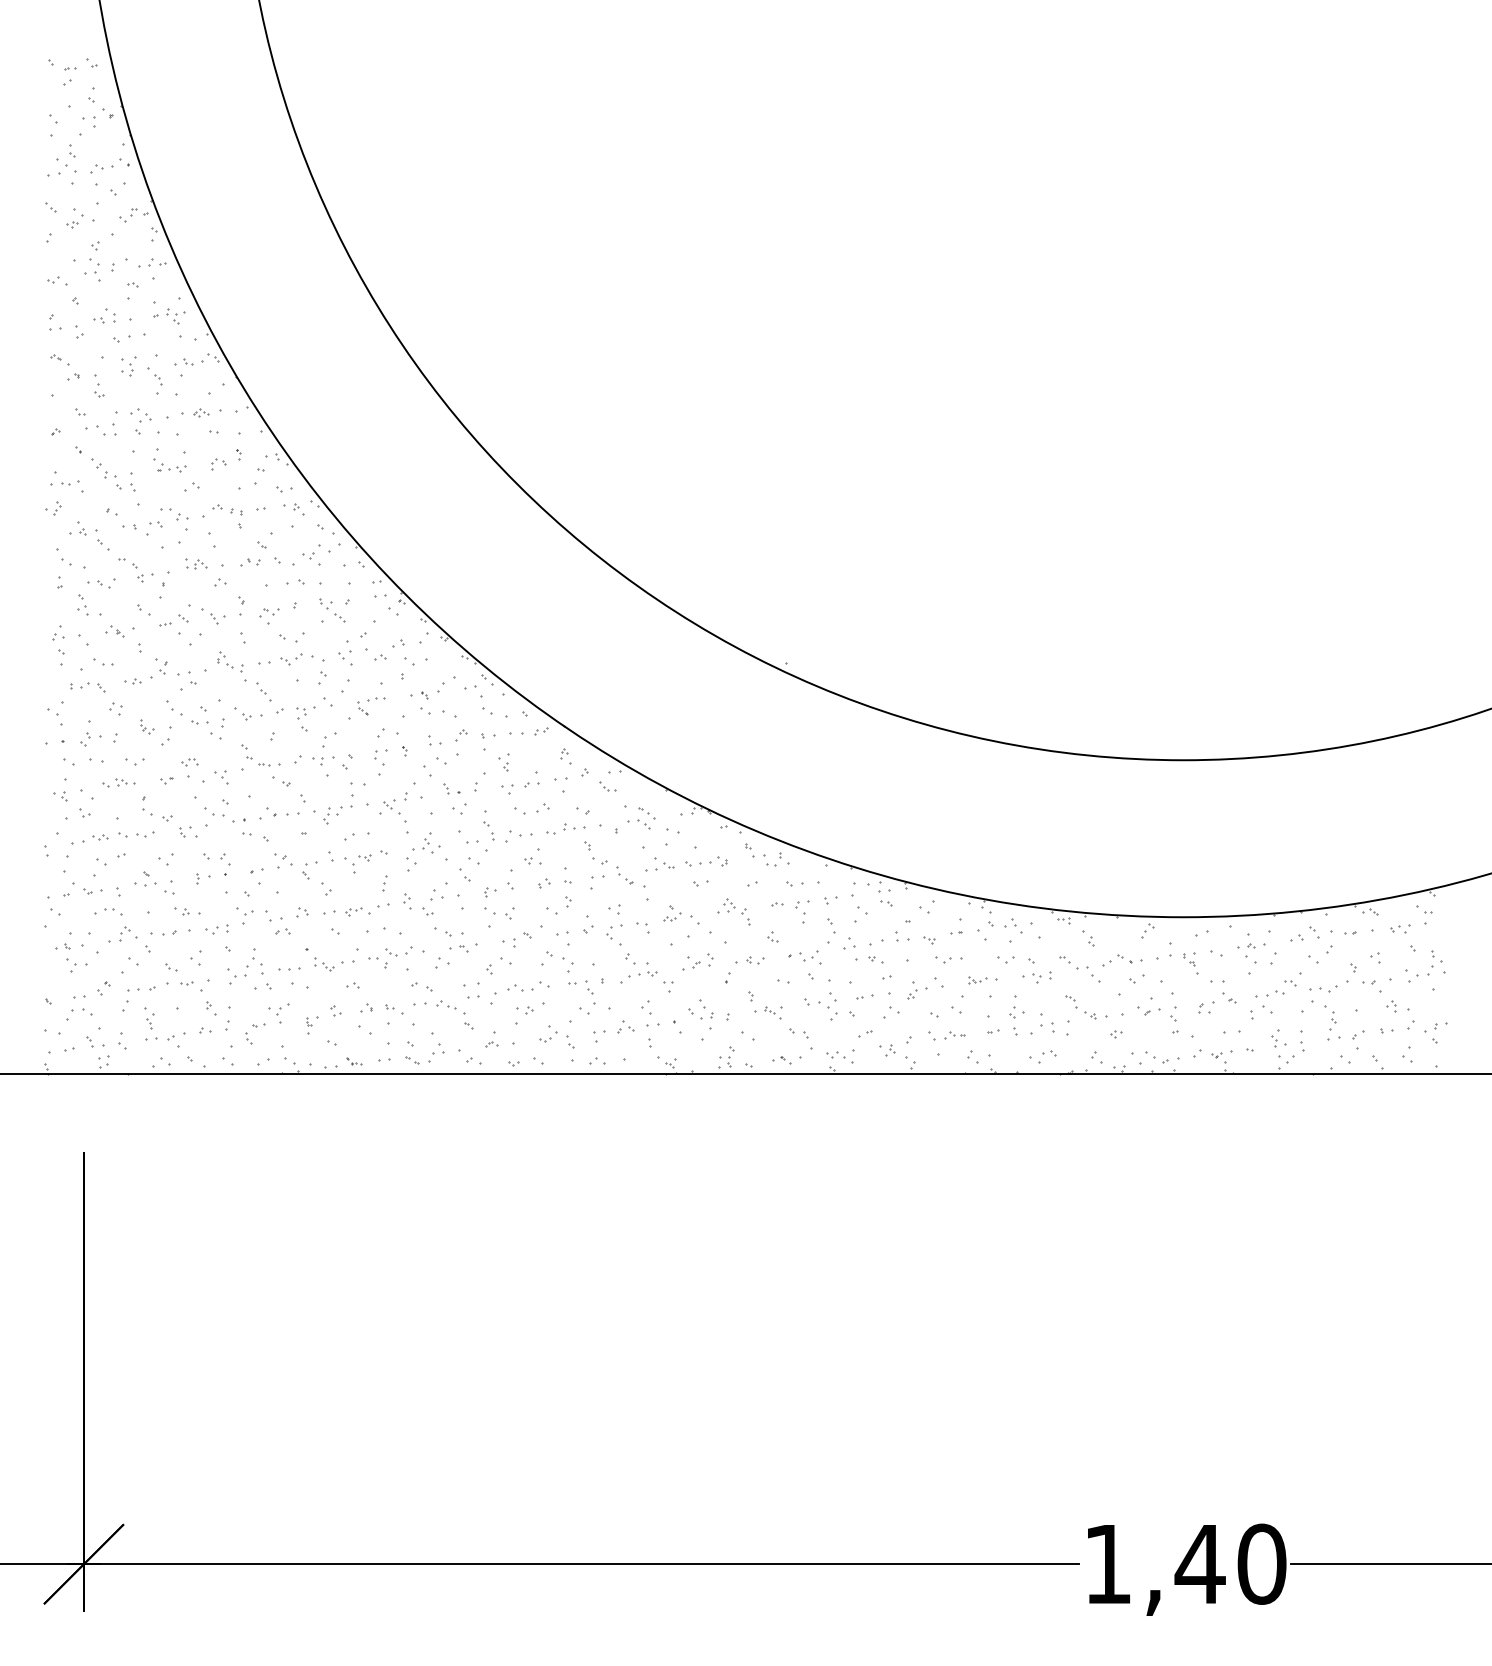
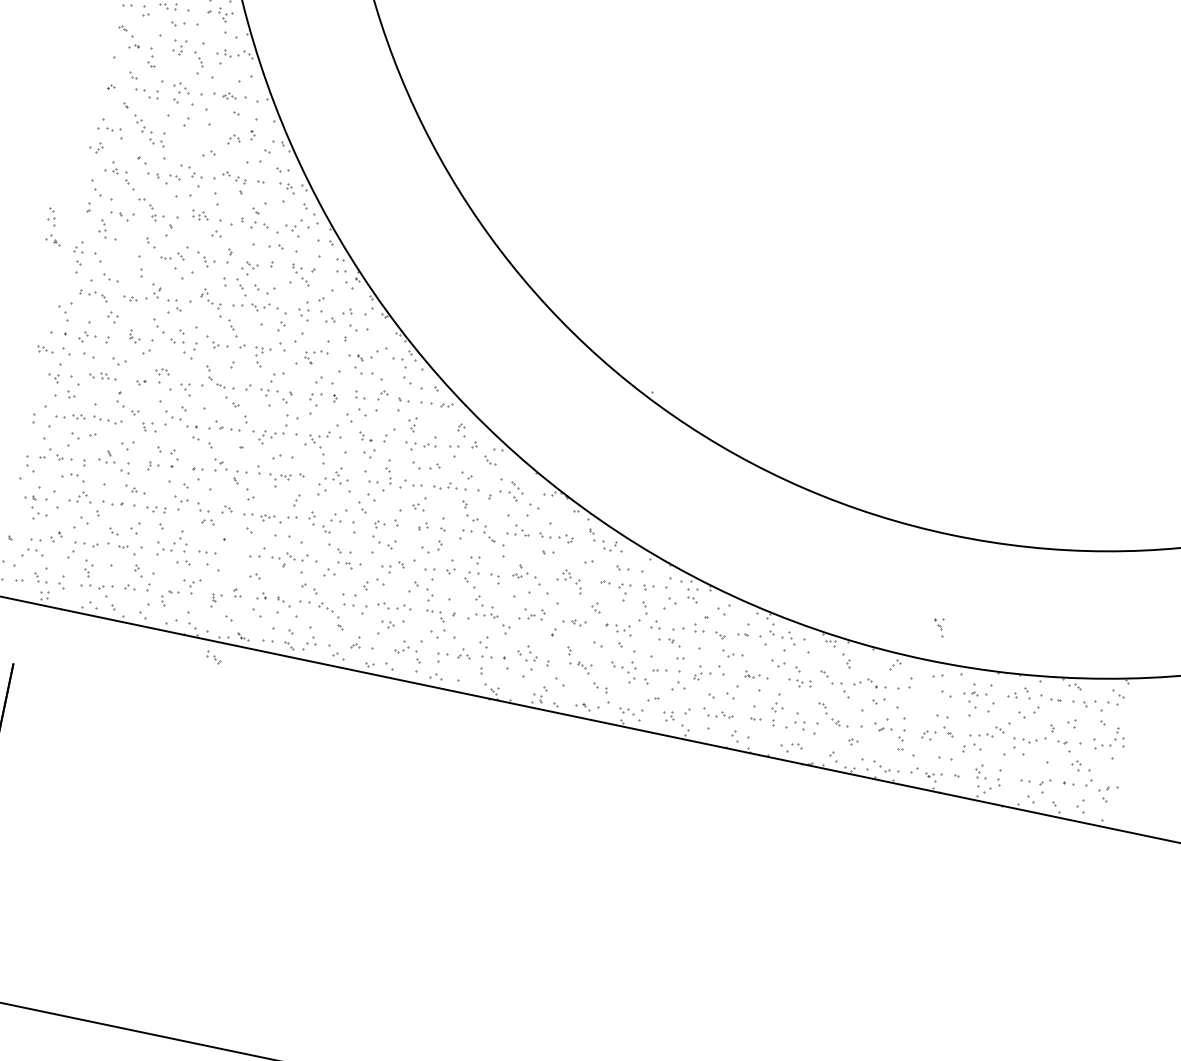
part: (171, 467) -> (196, 134), removed
part: (250, 562) -> (243, 223), size x1.6
part: (17, 602) -> (51, 216), added
part: (114, 631) -> (52, 240), moved
part: (263, 639) -> (241, 286), added
part: (43, 765) -> (45, 350), added
part: (1400, 928) -> (1096, 704), size x1.6
part: (1190, 963) -> (938, 626), moved
part: (324, 964) -> (214, 657), moved
part: (1332, 1020) -> (1026, 766), removed

